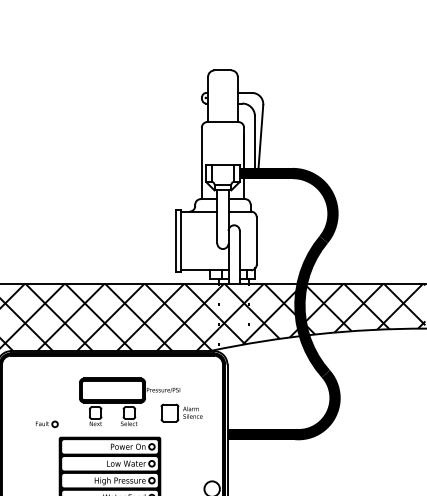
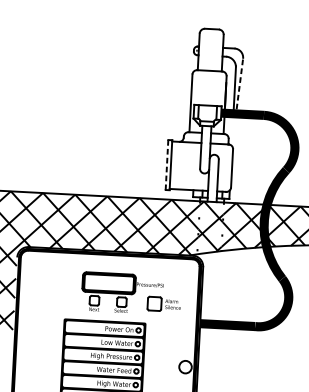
line: (260, 135) -> (239, 83), solid -> dashed
line: (176, 241) -> (167, 165), solid -> dashed
part: (47, 423) -> (55, 307), removed

